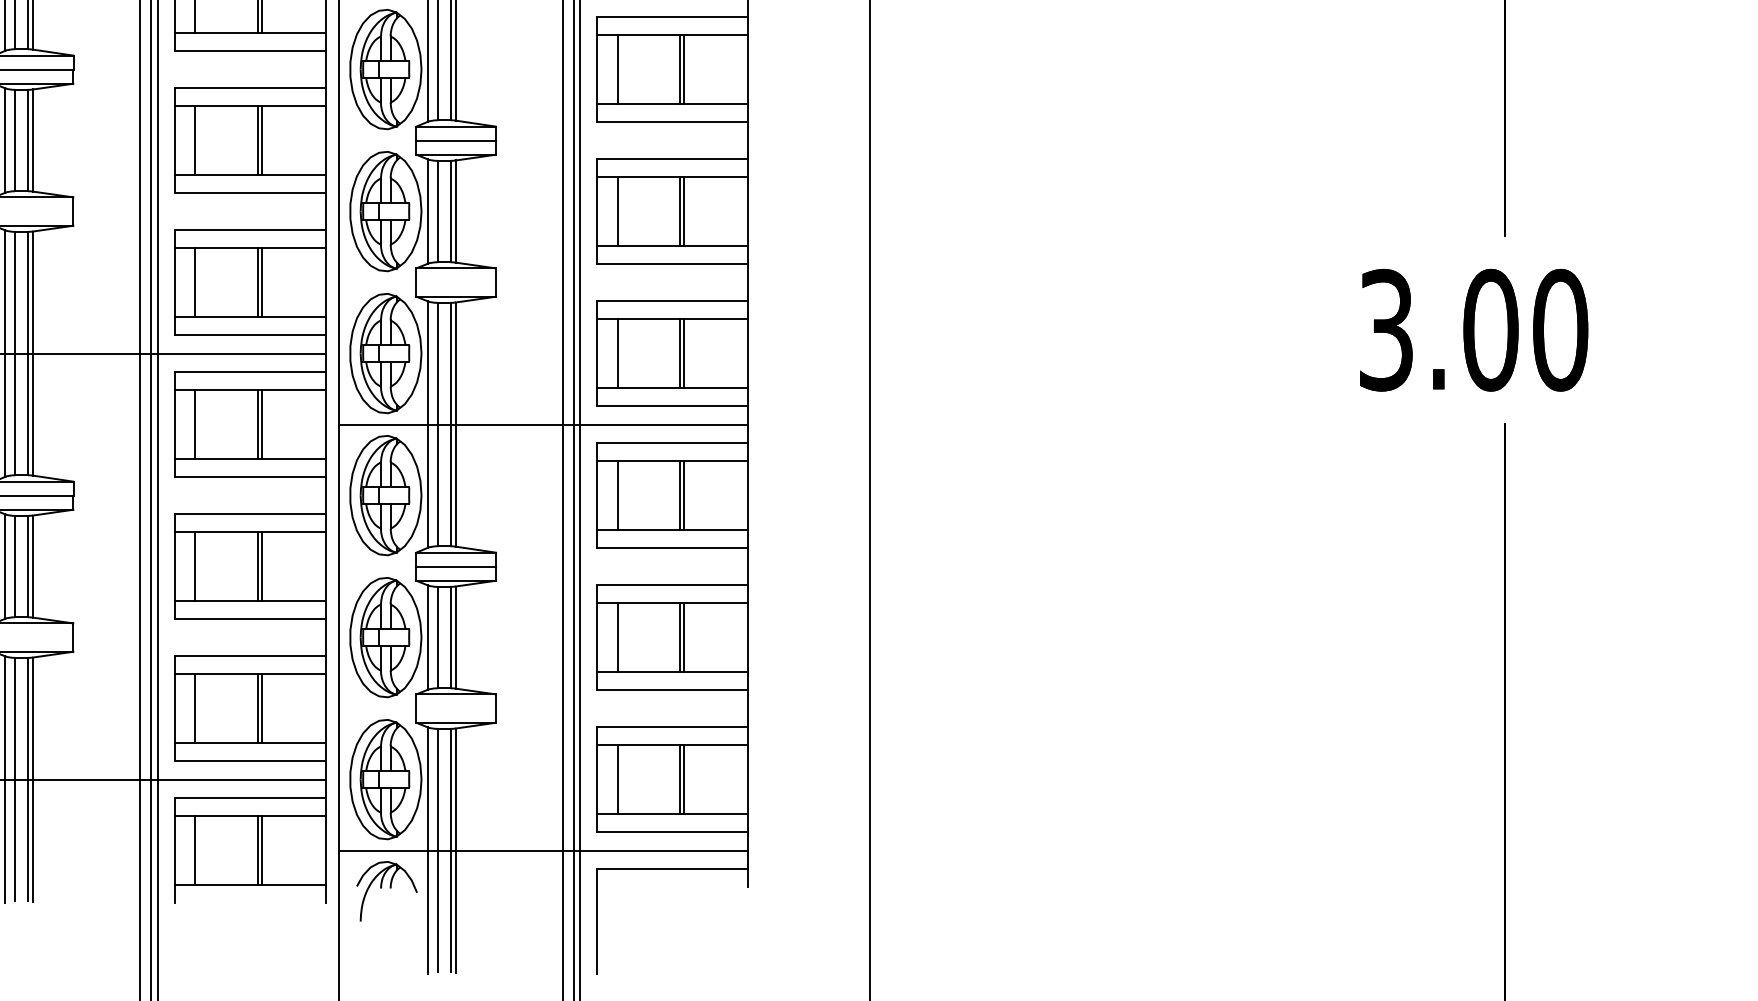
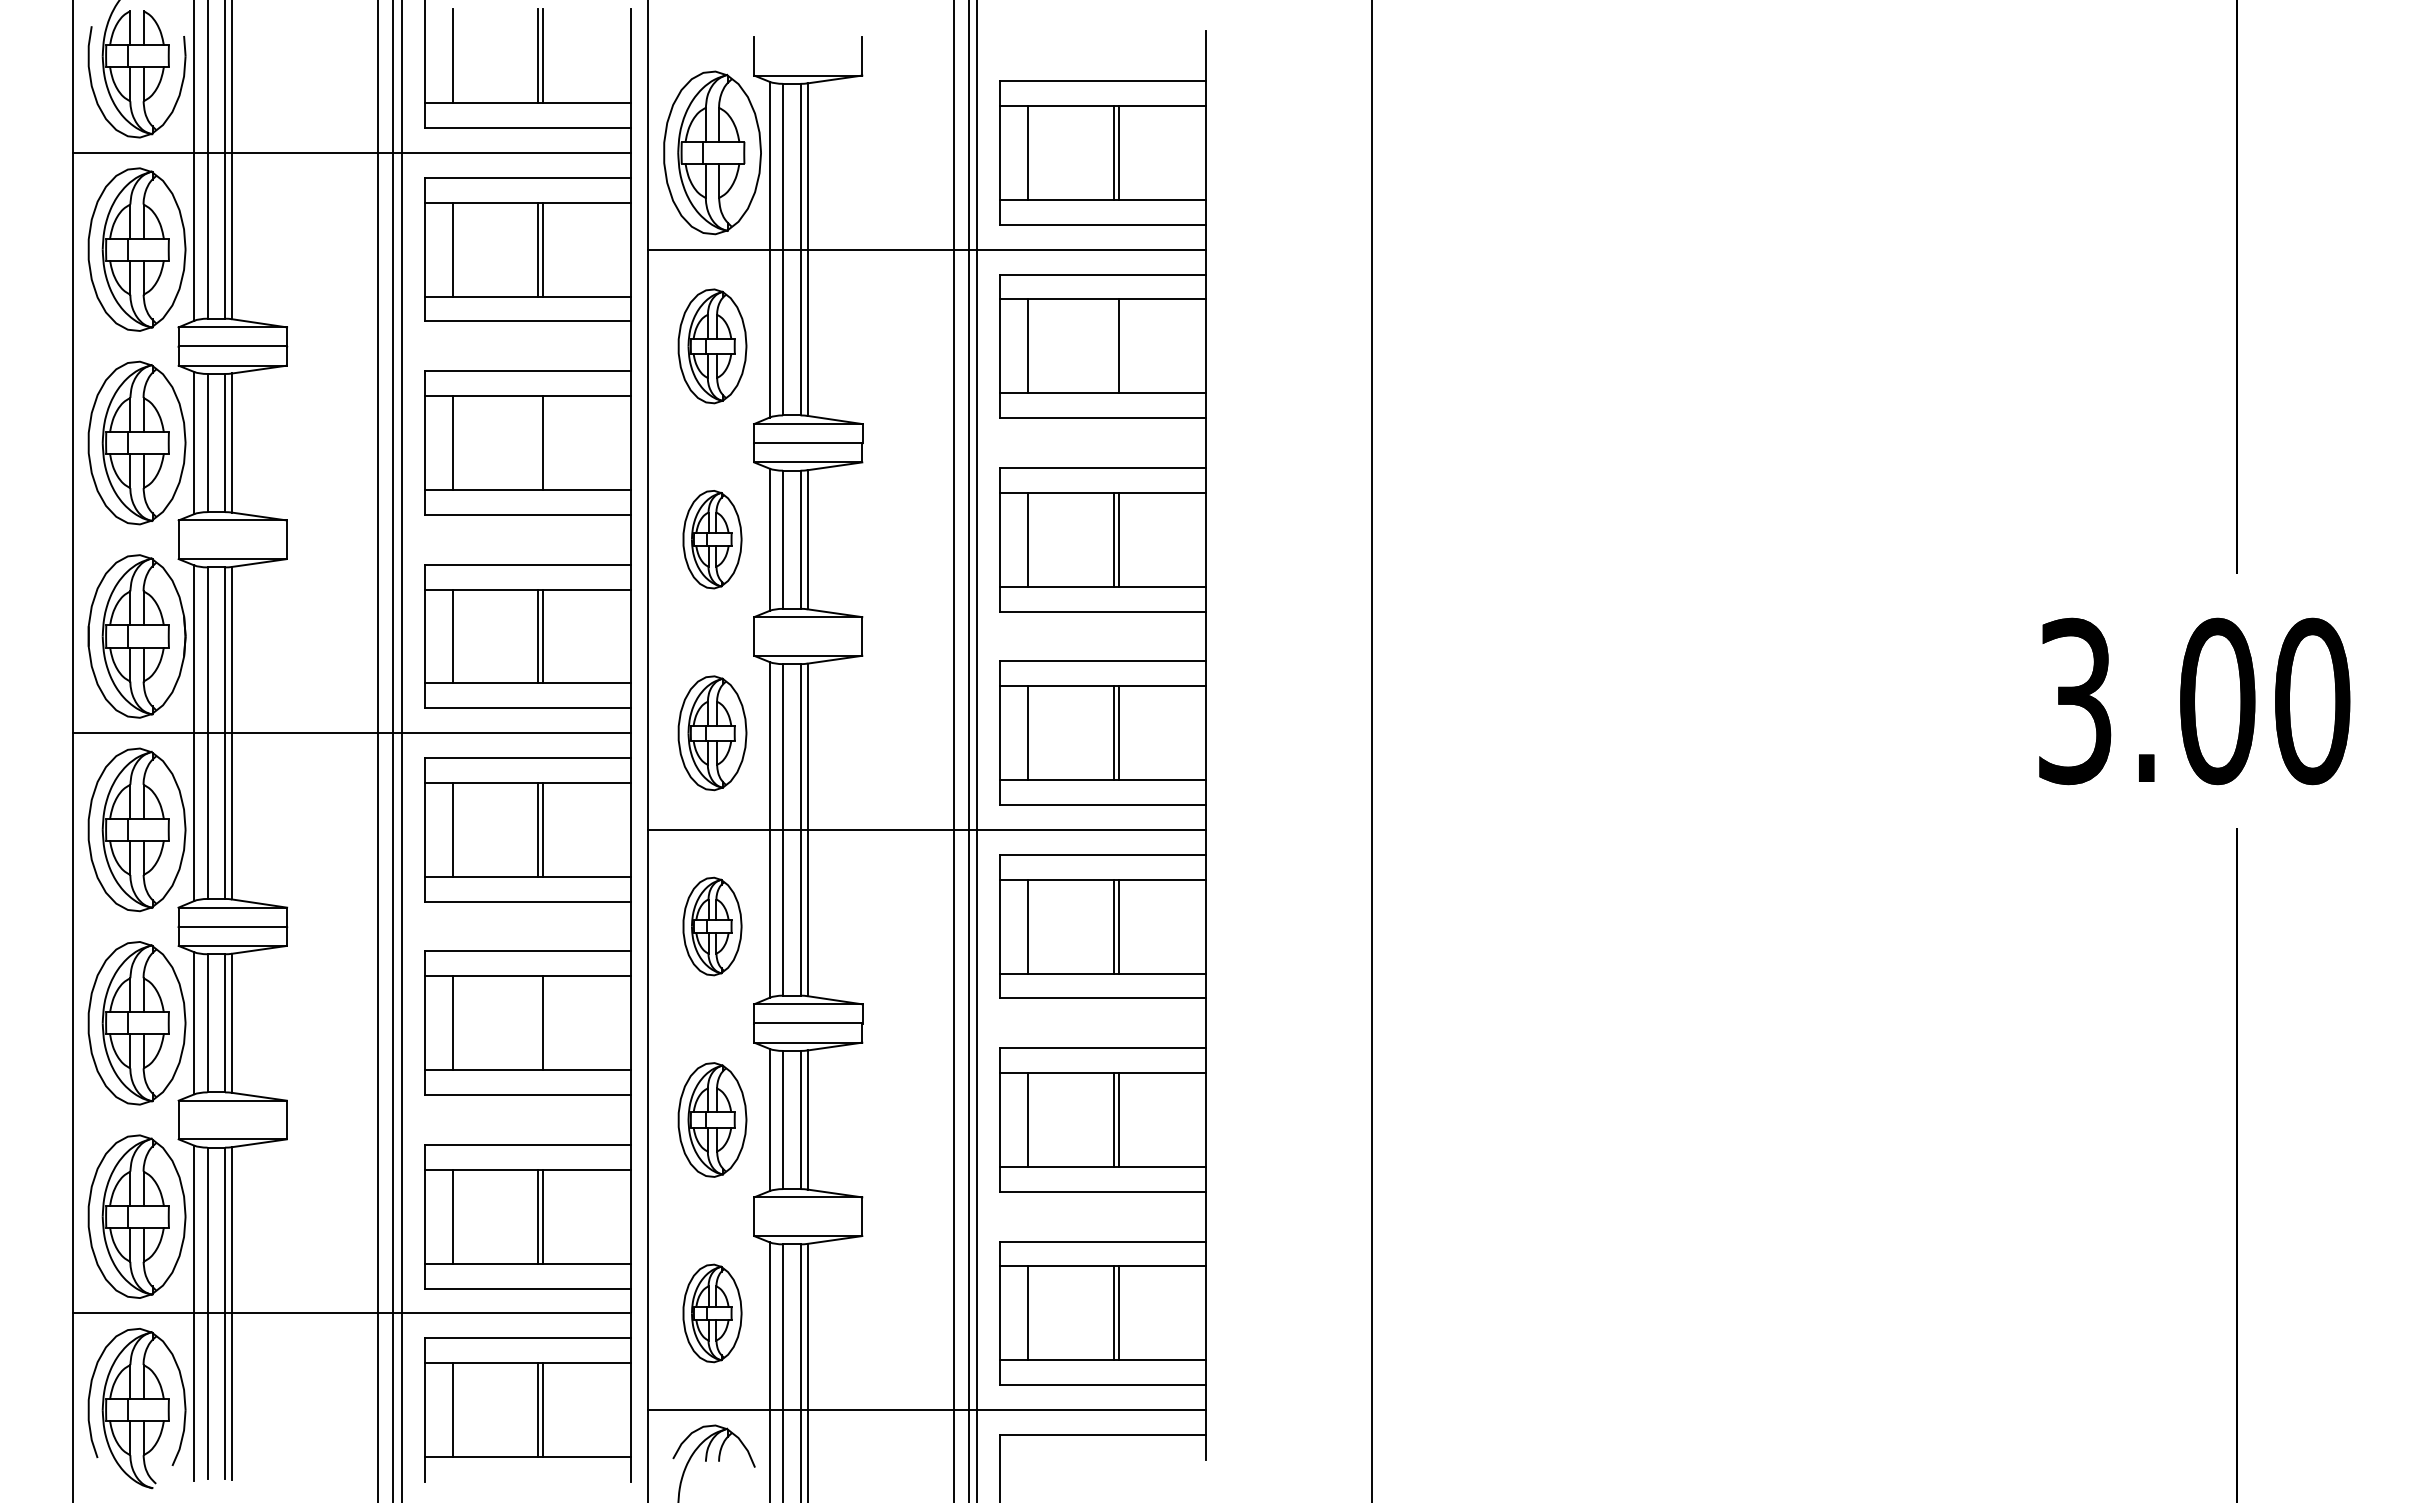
part: (385, 69) -> (712, 346), size x0.7
line: (680, 69) -> (1113, 346), removed
line: (258, 140) -> (538, 443), removed
part: (385, 211) -> (712, 539), size x0.6
part: (385, 353) -> (712, 733), size x0.7
part: (385, 495) -> (712, 926), size x0.6
line: (258, 566) -> (538, 1023), removed
part: (385, 637) -> (712, 1119), size x0.7
part: (385, 779) -> (712, 1313), size x0.6

